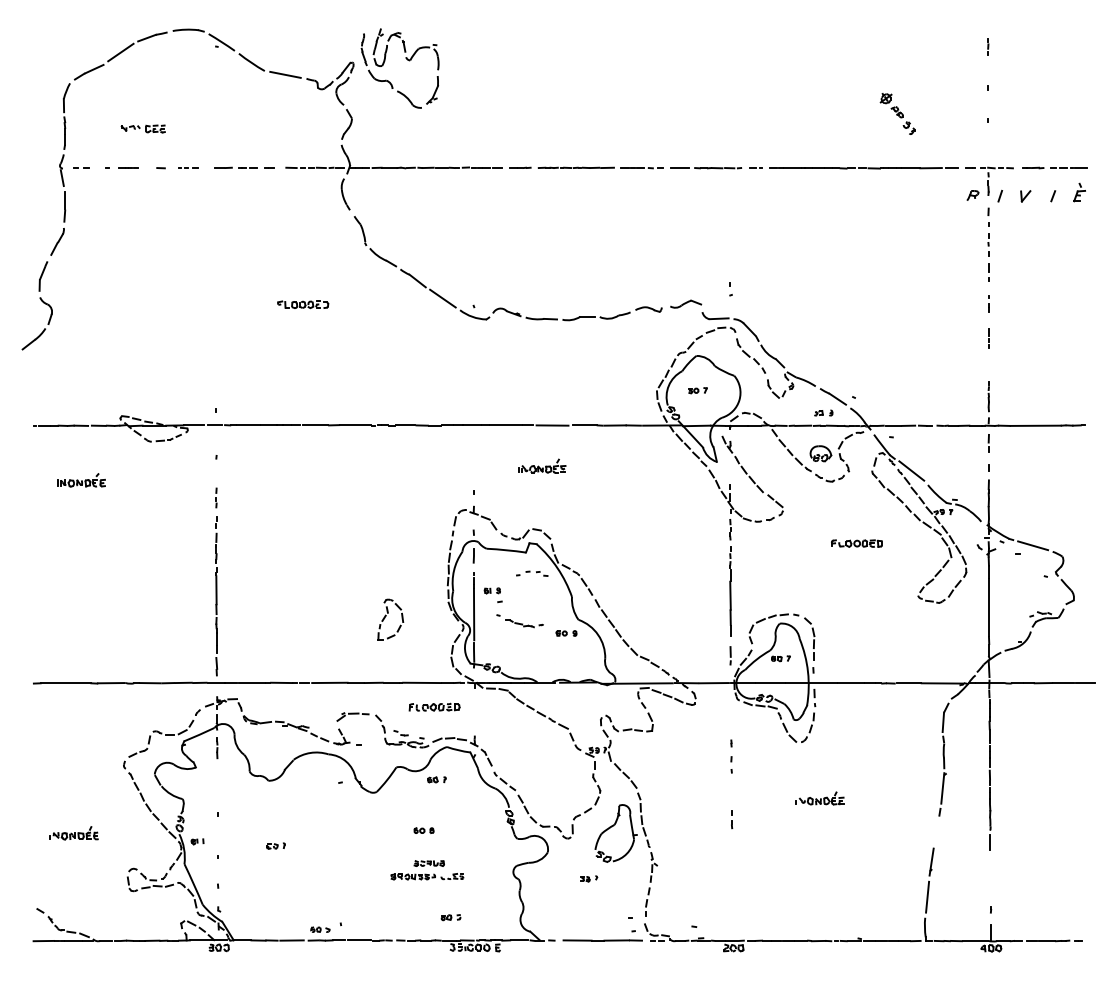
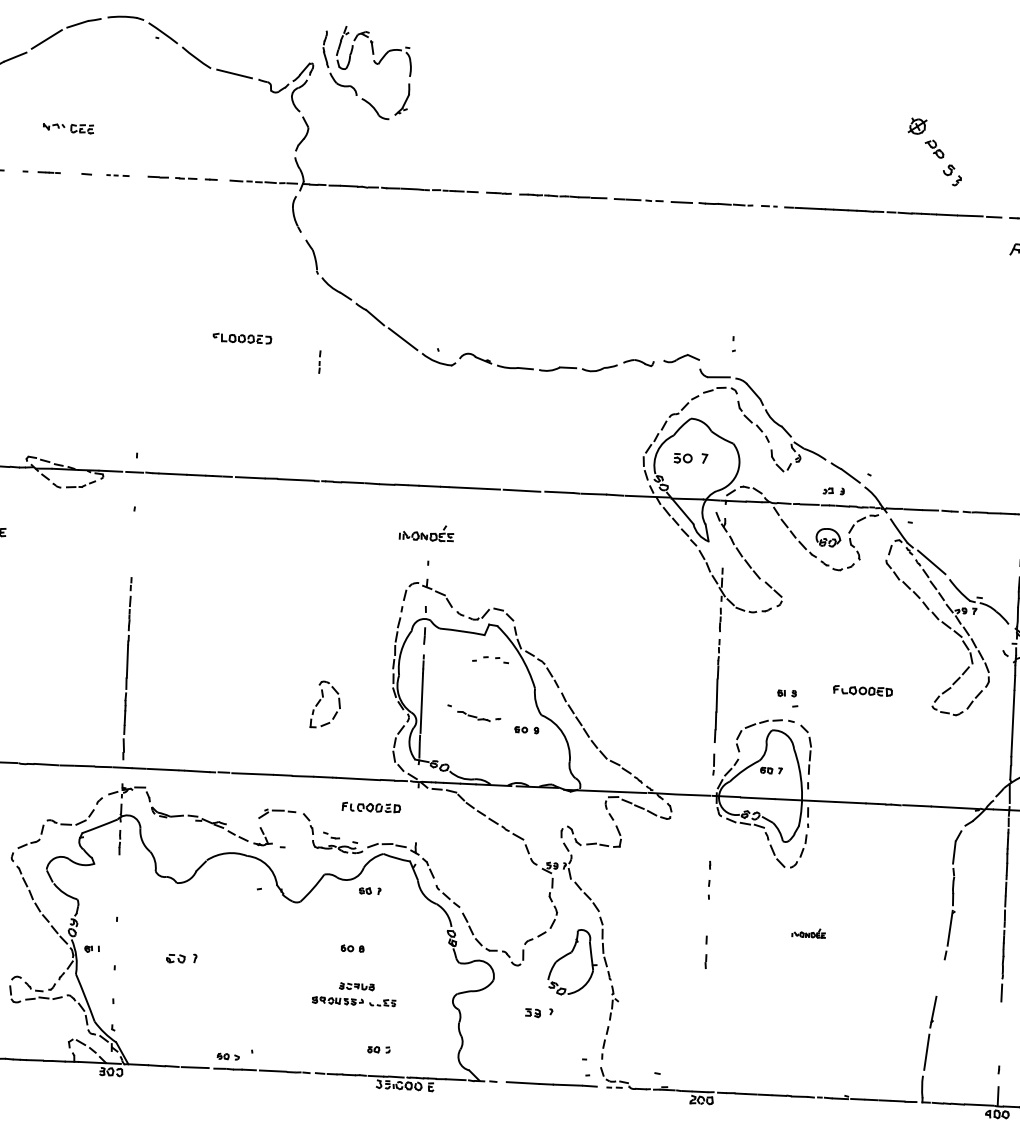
part: (897, 113) -> (934, 151), size x1.4
part: (697, 390) -> (690, 458), size x1.6
part: (542, 465) -> (426, 532), moved
line: (216, 497) -> (319, 361), moved
part: (856, 543) -> (862, 690), moved
part: (492, 594) -> (787, 697), moved
part: (819, 798) -> (808, 933), size x0.6
part: (732, 819) -> (707, 952), size x1.6
part: (275, 845) -> (181, 957), size x1.4
part: (589, 878) -> (539, 1012), size x1.4

